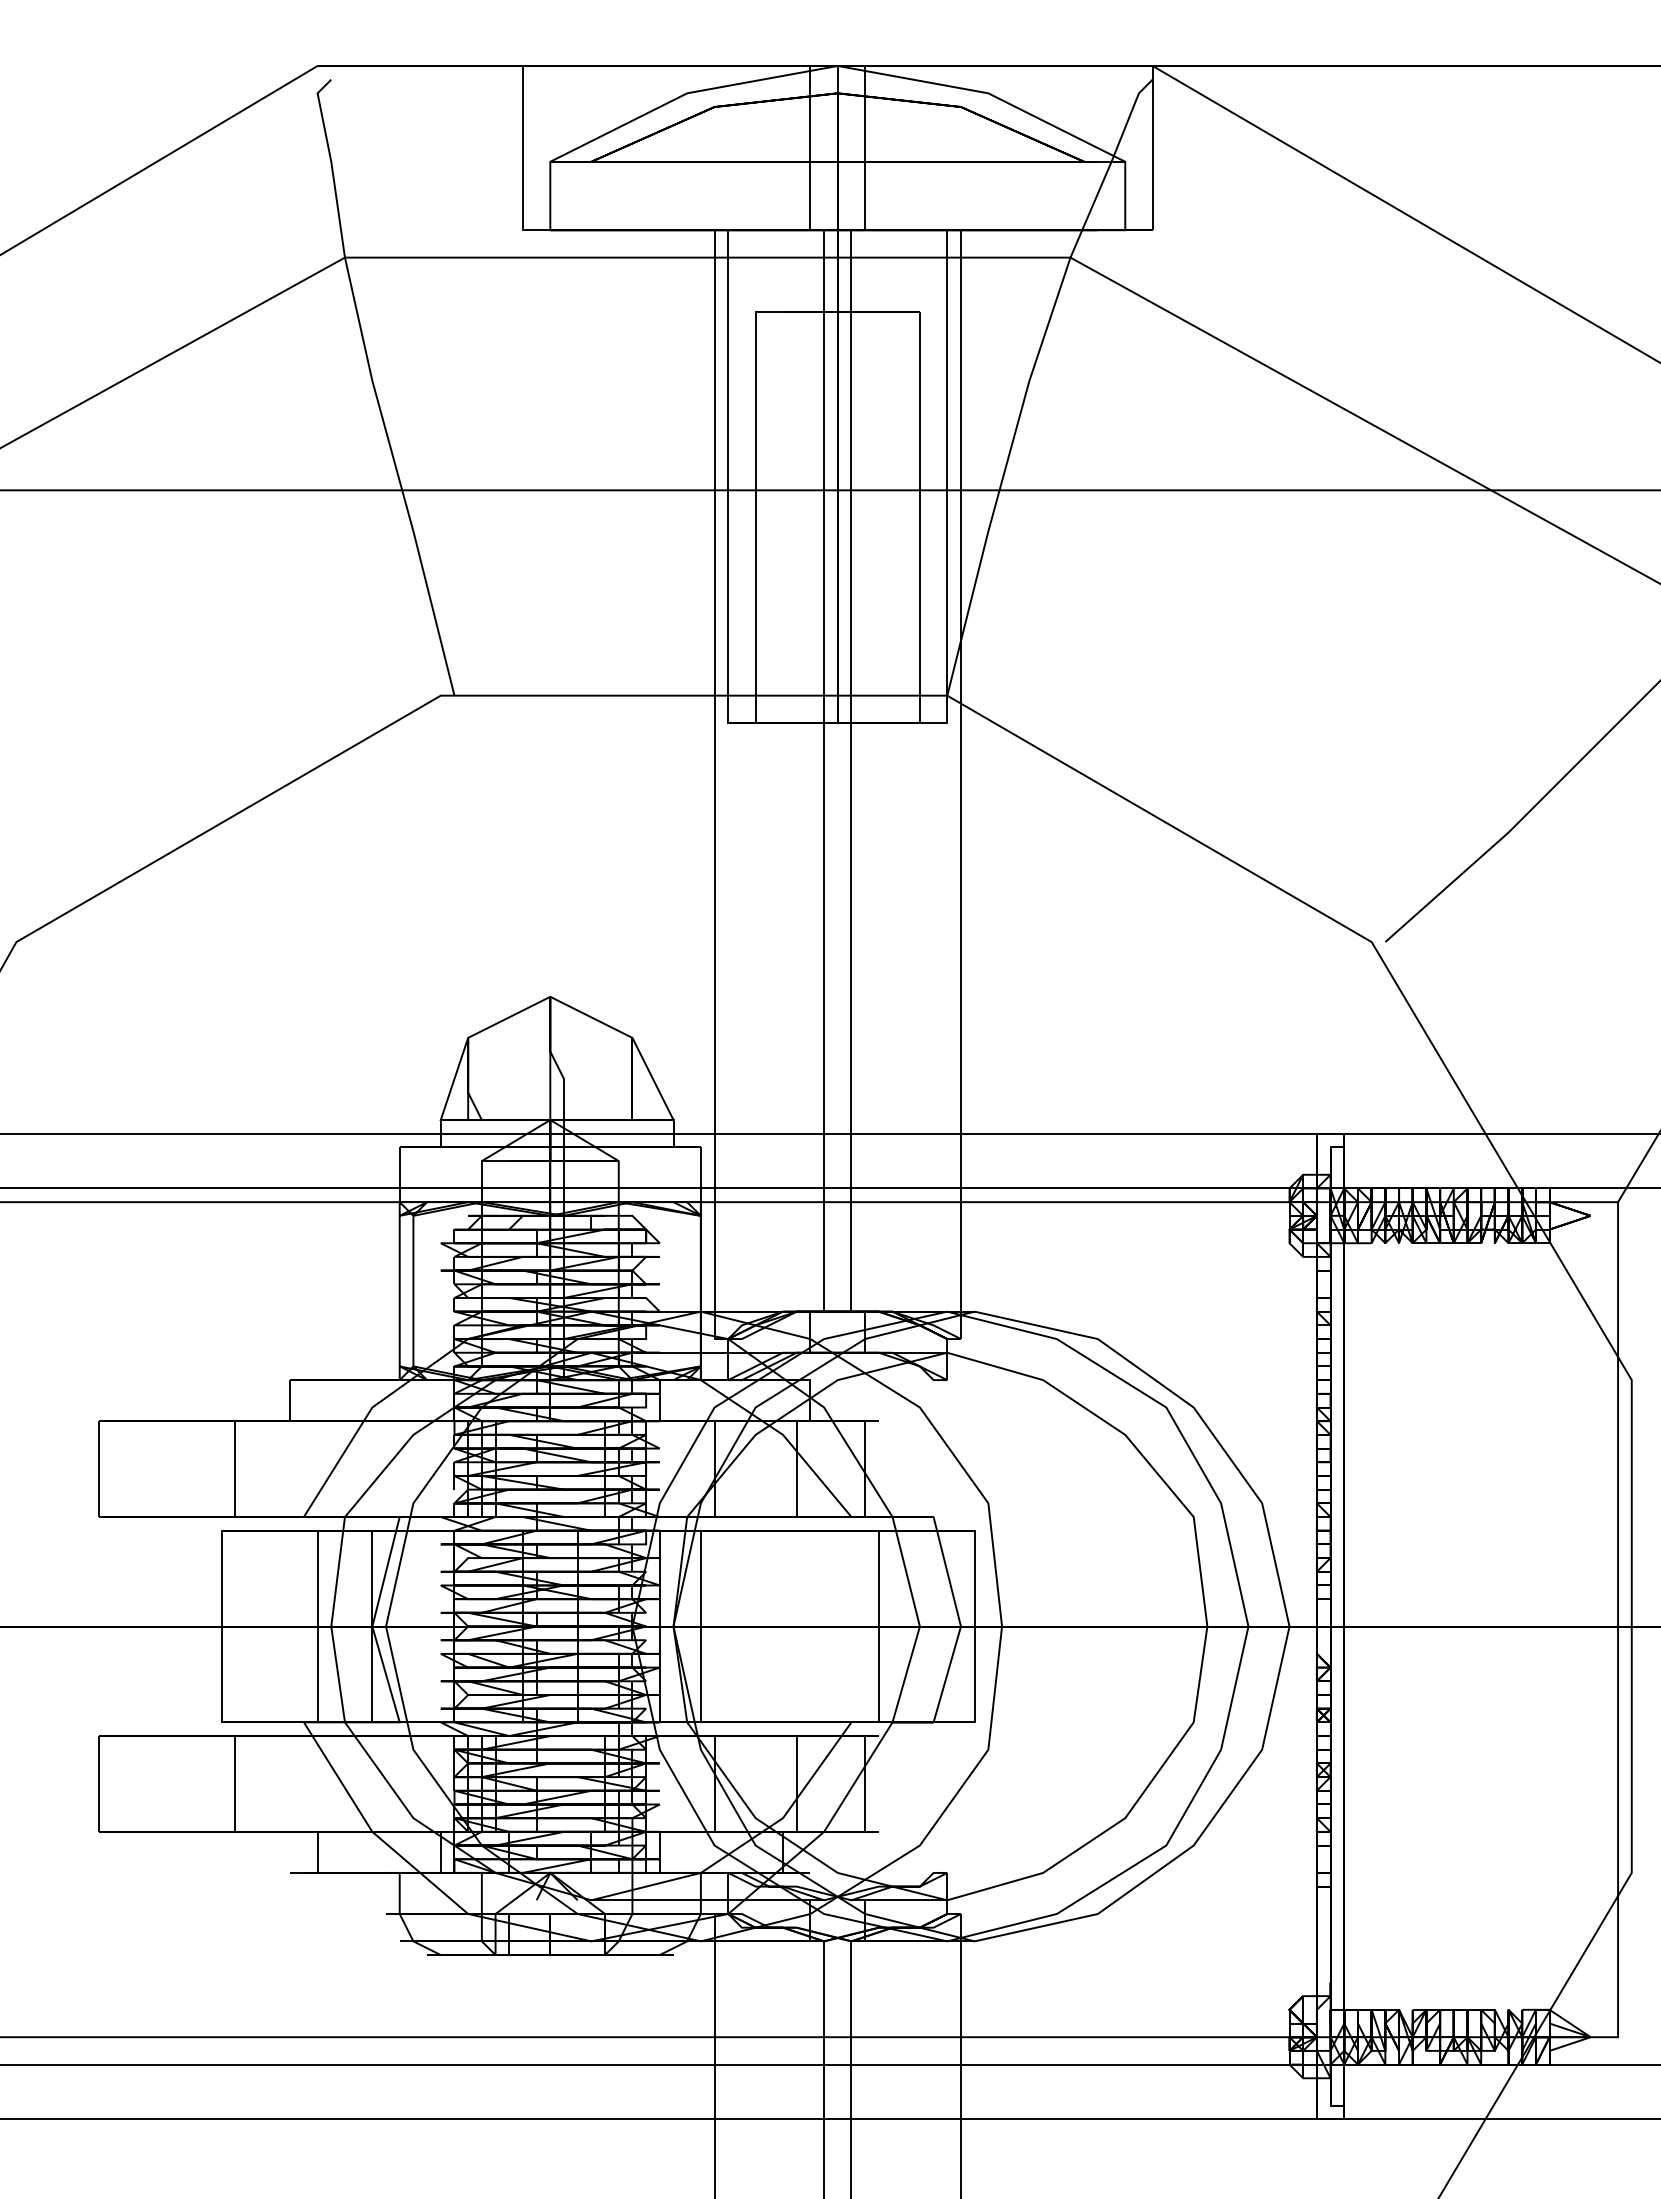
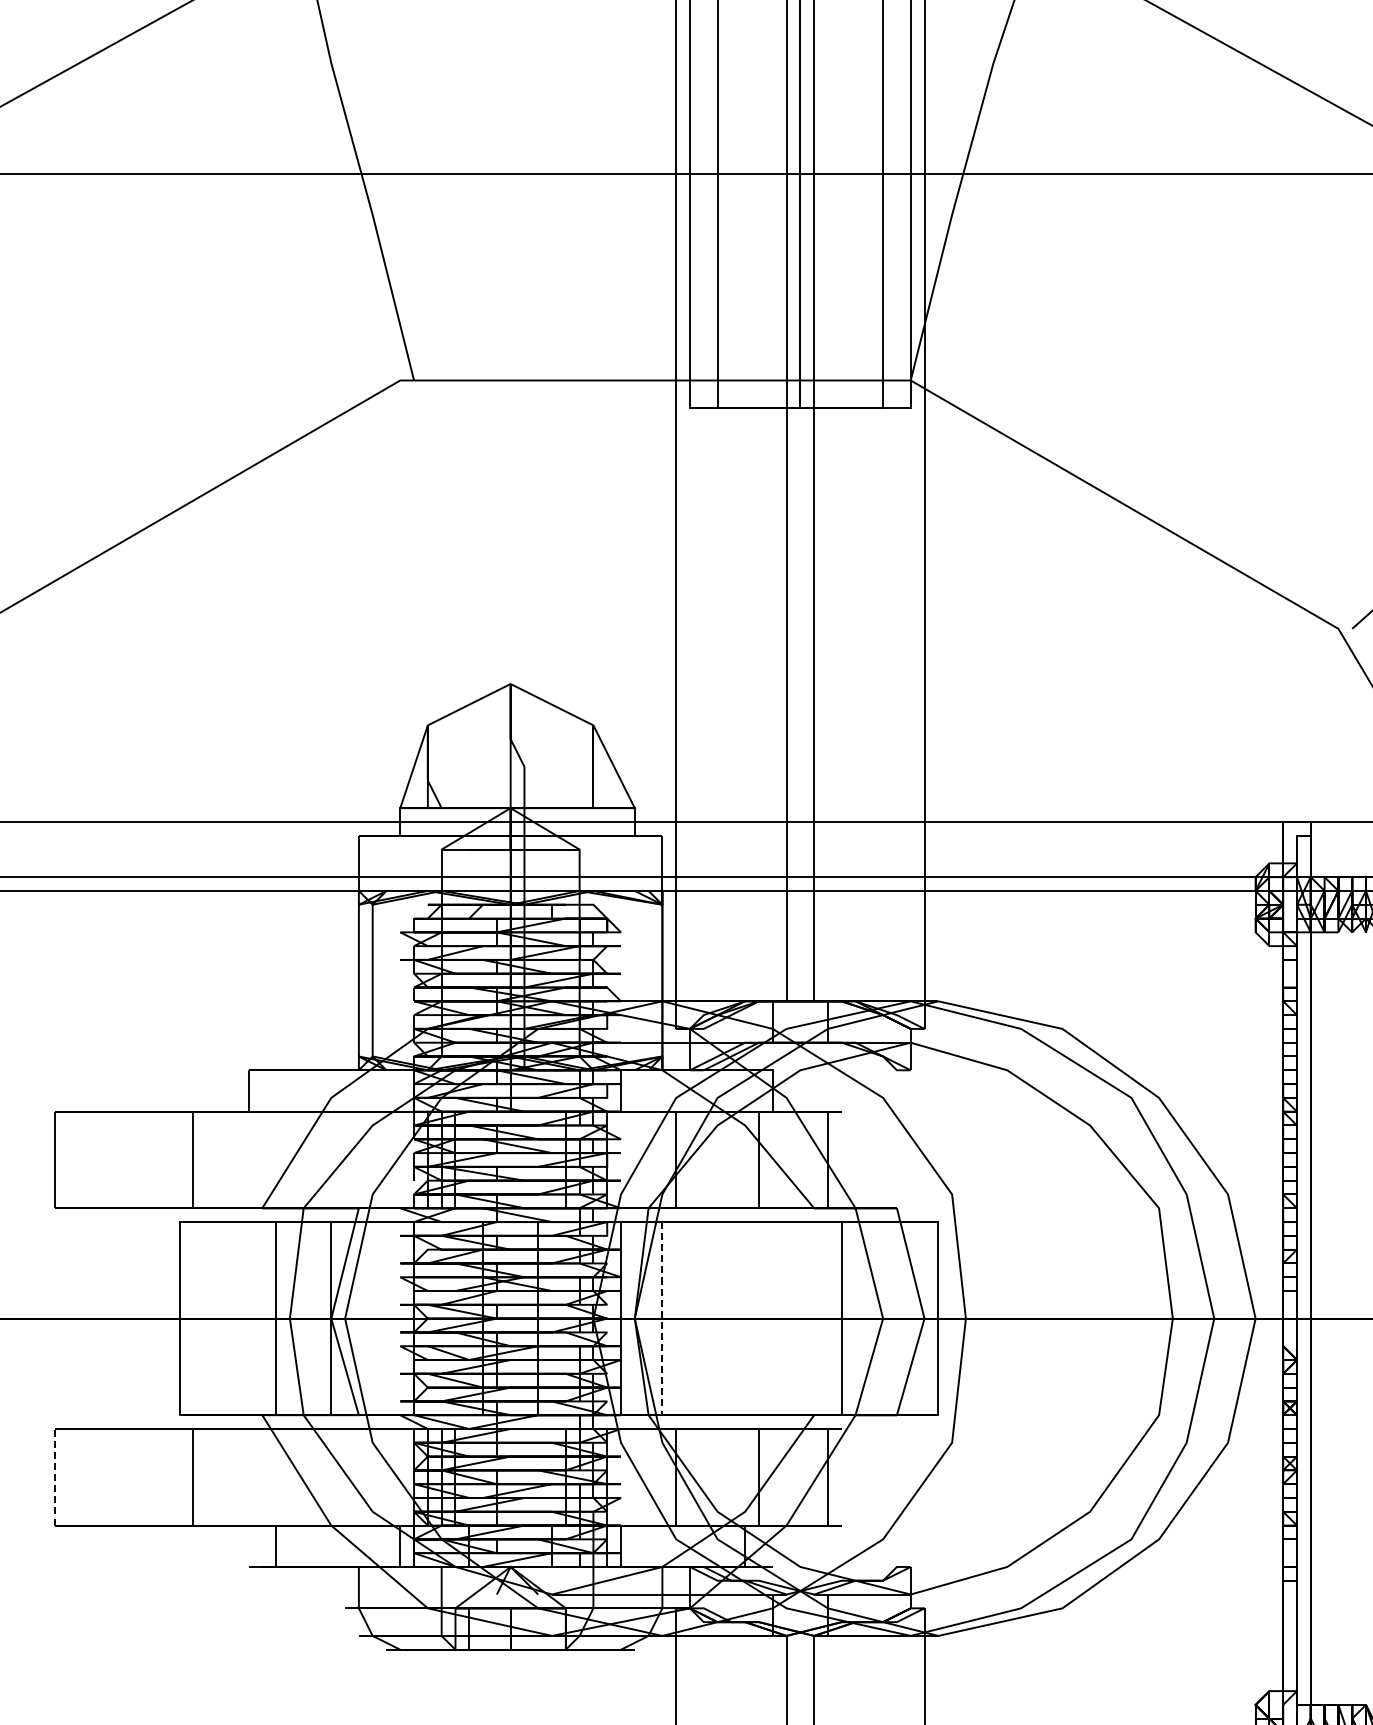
line: (700, 1626) -> (662, 1318), solid -> dashed
line: (98, 1783) -> (55, 1476), solid -> dashed

